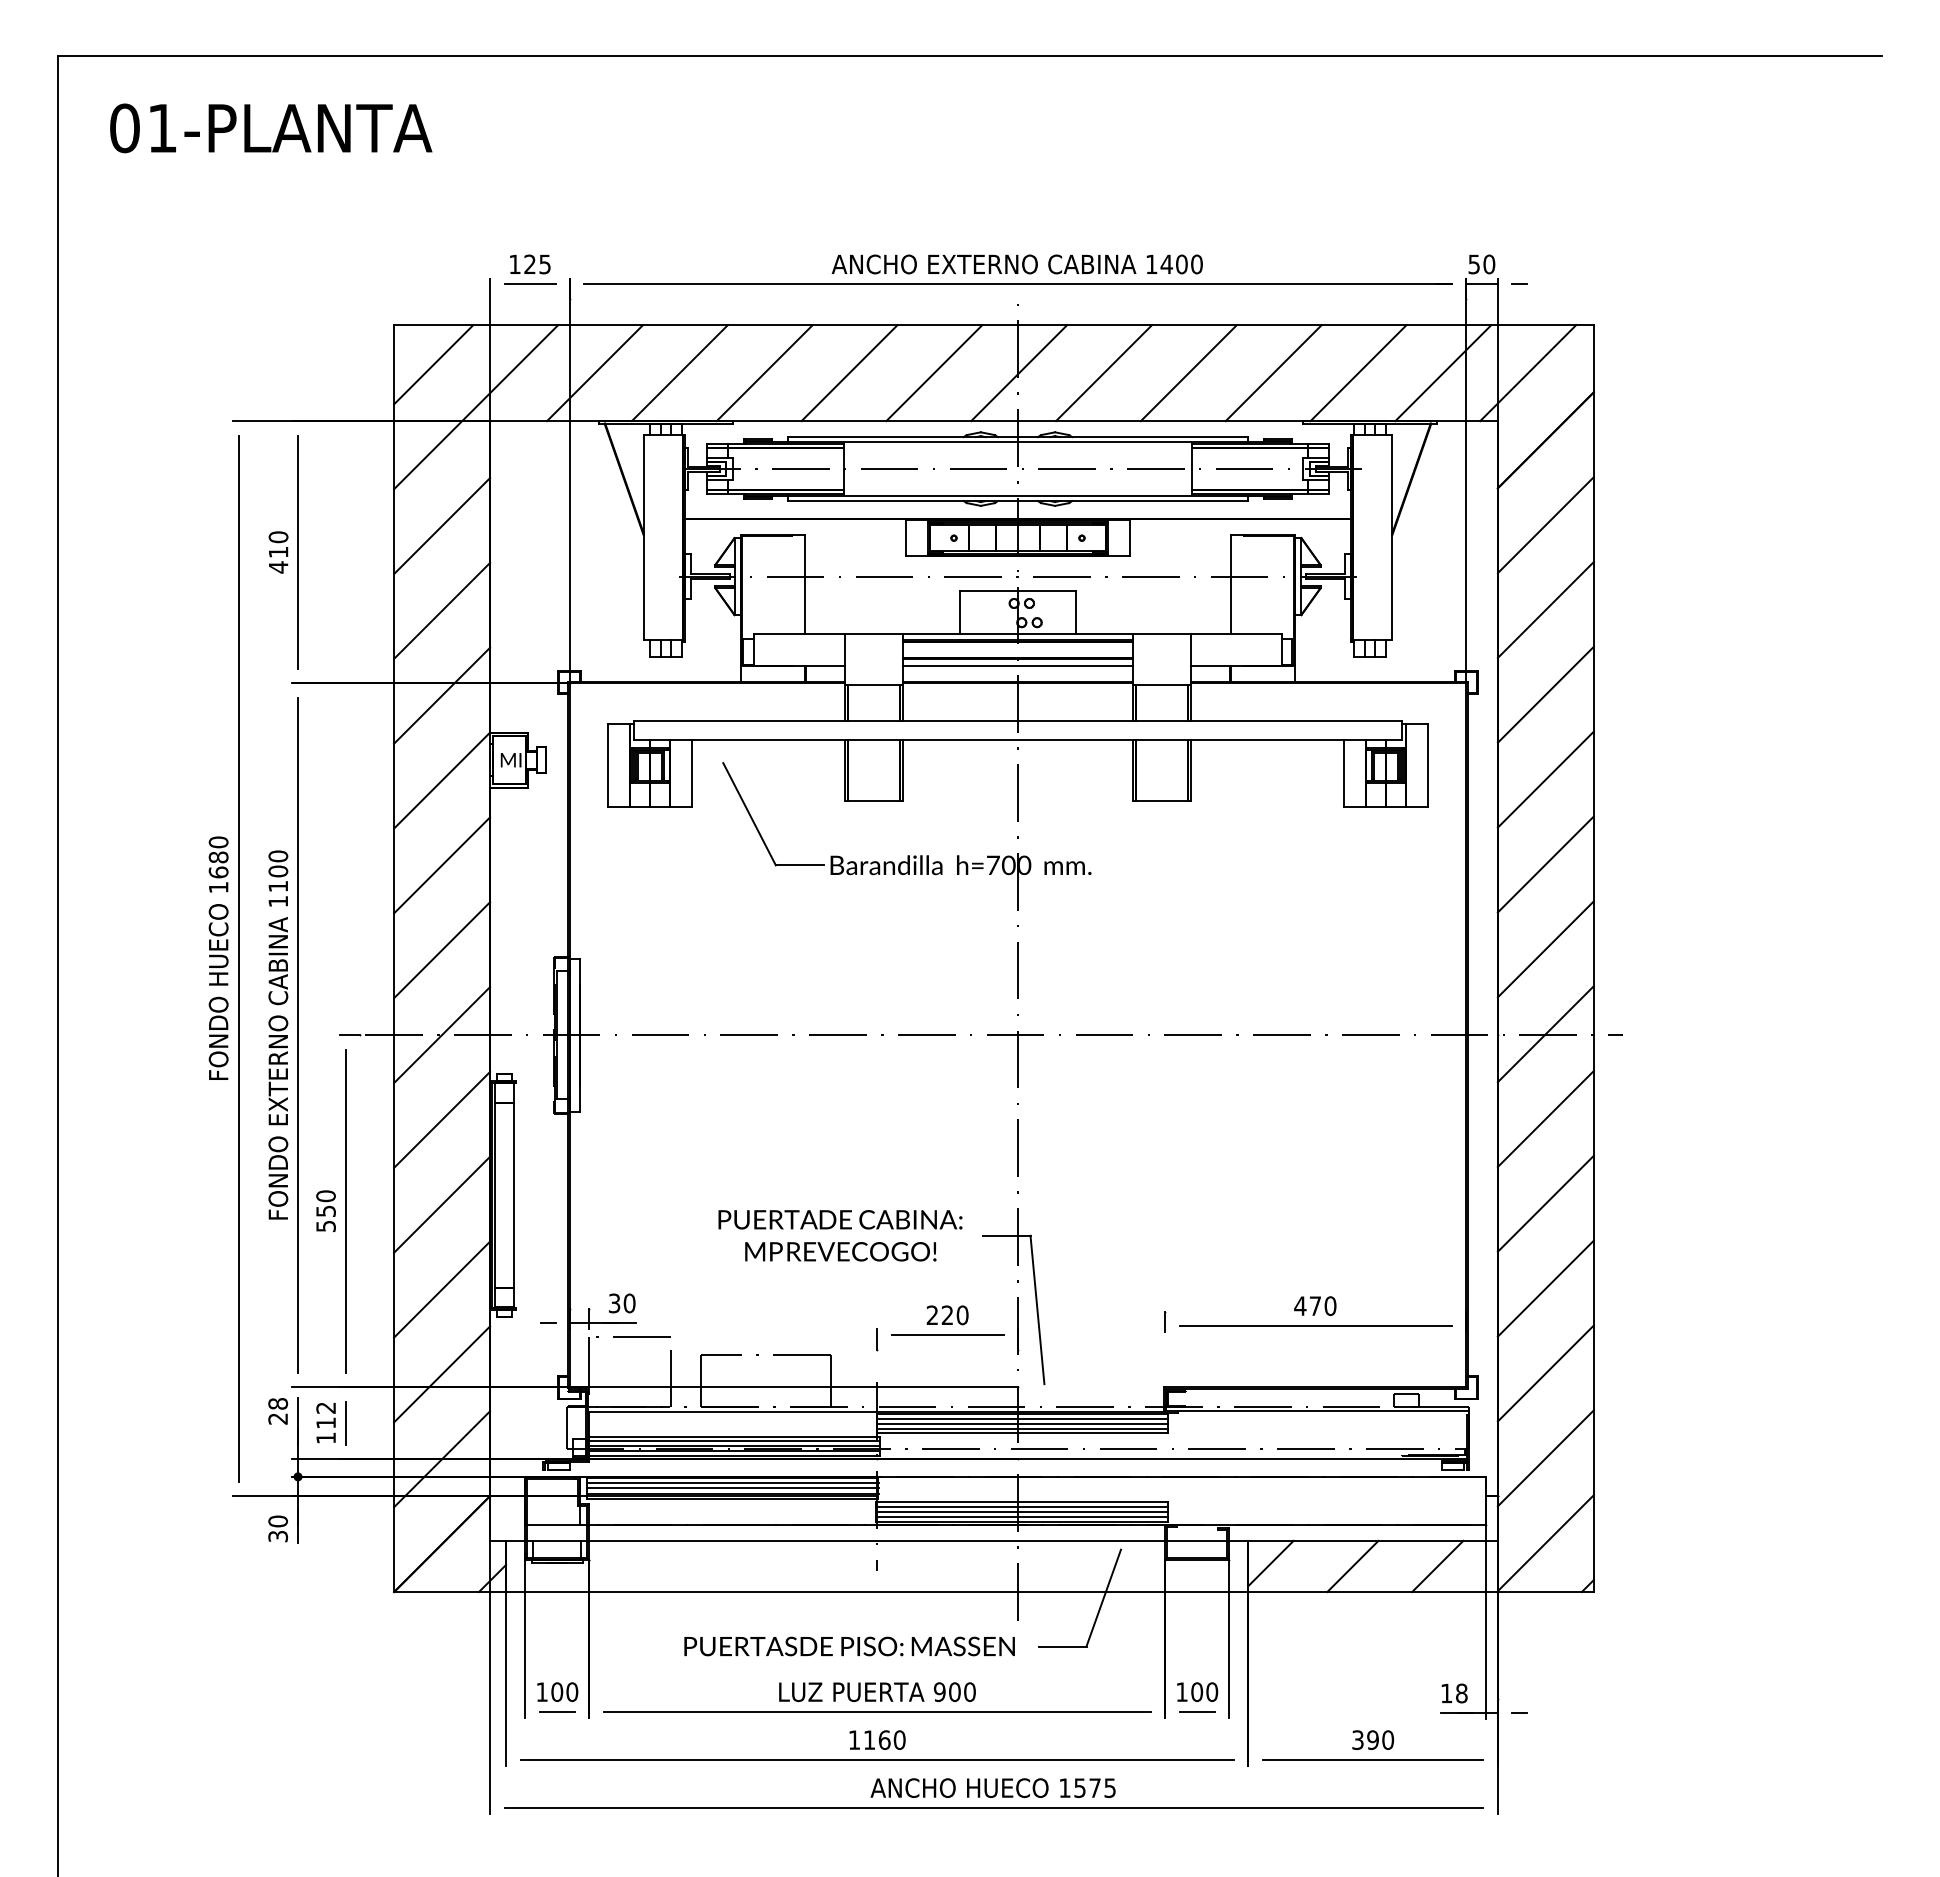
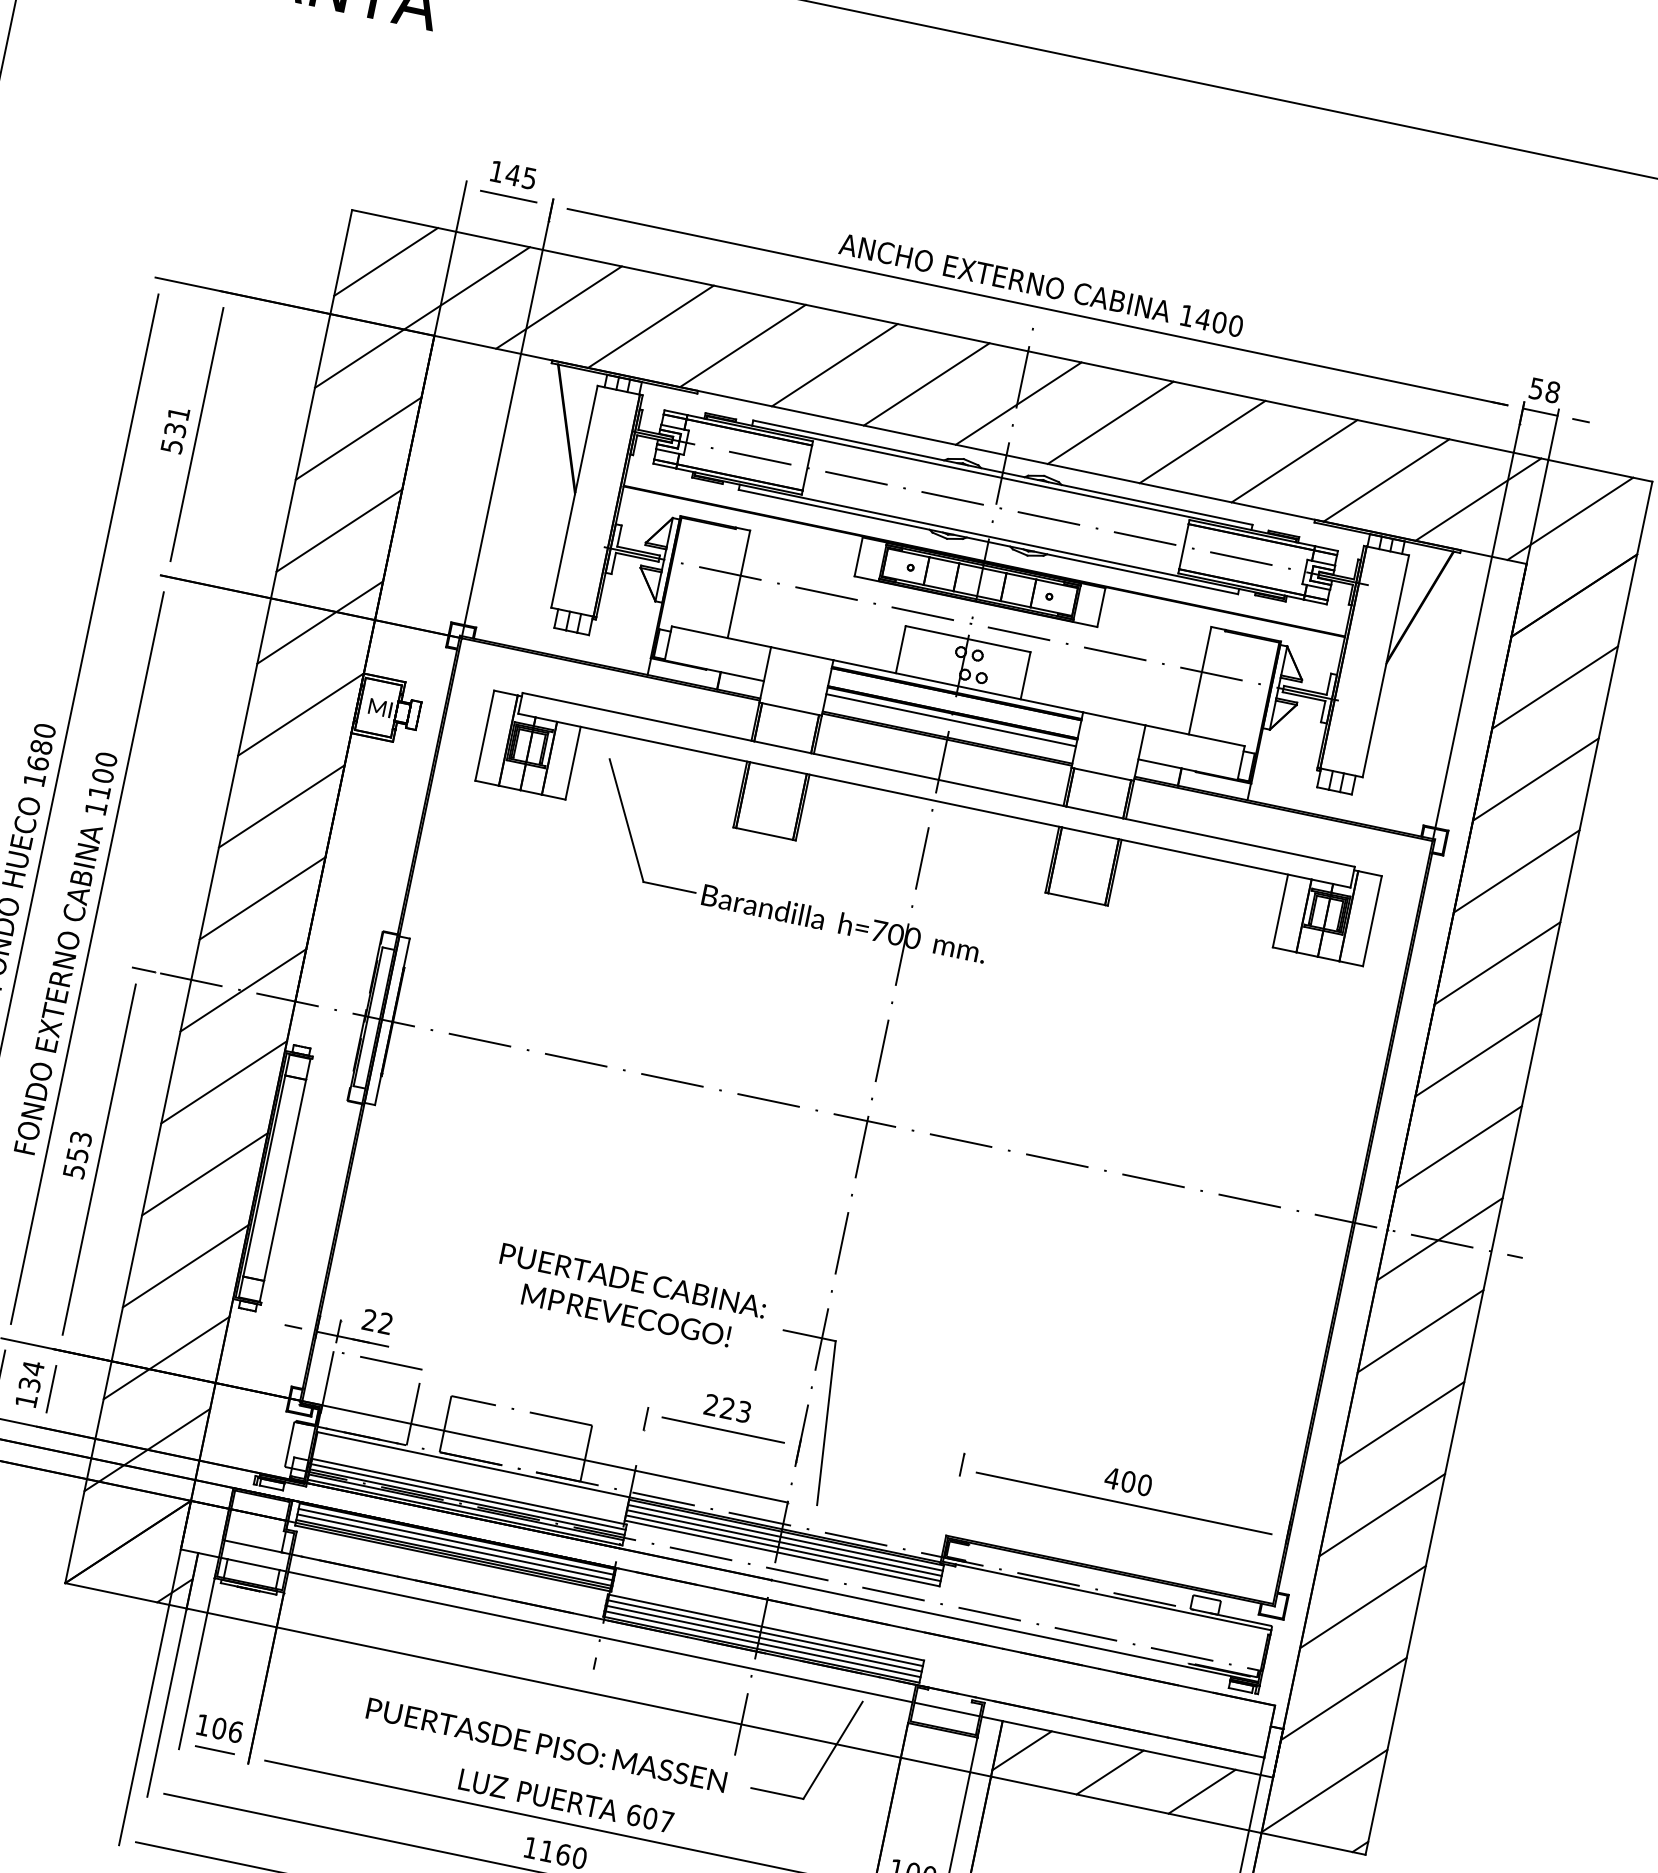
text: (529, 263) -> (512, 173), 125 -> 145
text: (1489, 264) -> (1553, 392), 50 -> 58
text: (278, 552) -> (175, 430), 410 -> 531
text: (325, 1196) -> (80, 1138), 550 -> 553
text: (621, 1303) -> (377, 1321), 30 -> 22
text: (1315, 1305) -> (1128, 1481), 470 -> 400
text: (962, 1315) -> (743, 1412), 220 -> 223
text: (326, 1414) -> (32, 1375), 112 -> 134
text: (572, 1691) -> (236, 1731), 100 -> 106
text: (954, 1692) -> (649, 1818), 900 -> 607

